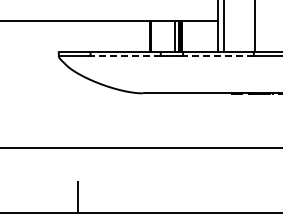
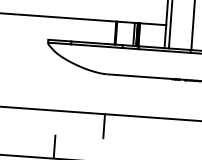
line: (125, 56) -> (96, 46), dashed -> solid
line: (217, 56) -> (163, 51), dashed -> solid
line: (143, 163) -> (104, 125), added

